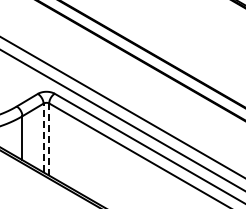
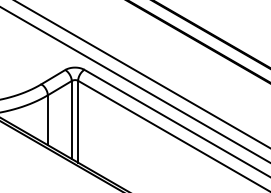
line: (43, 137) -> (71, 119), dashed -> solid
line: (49, 140) -> (78, 122), dashed -> solid

